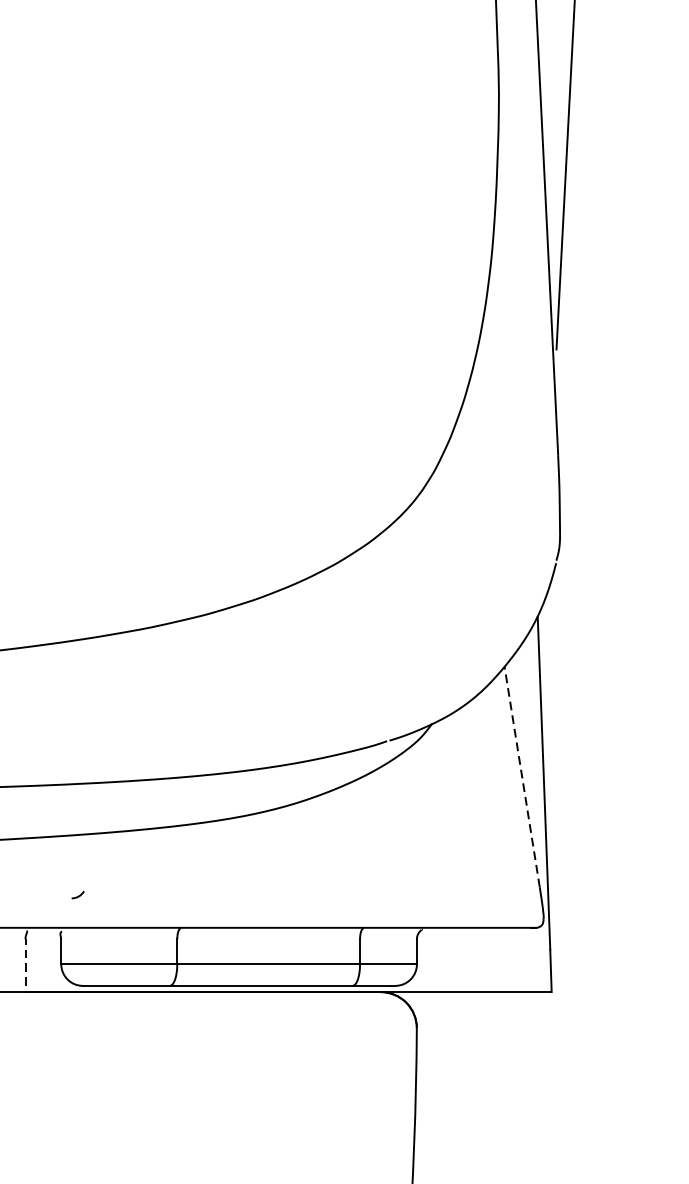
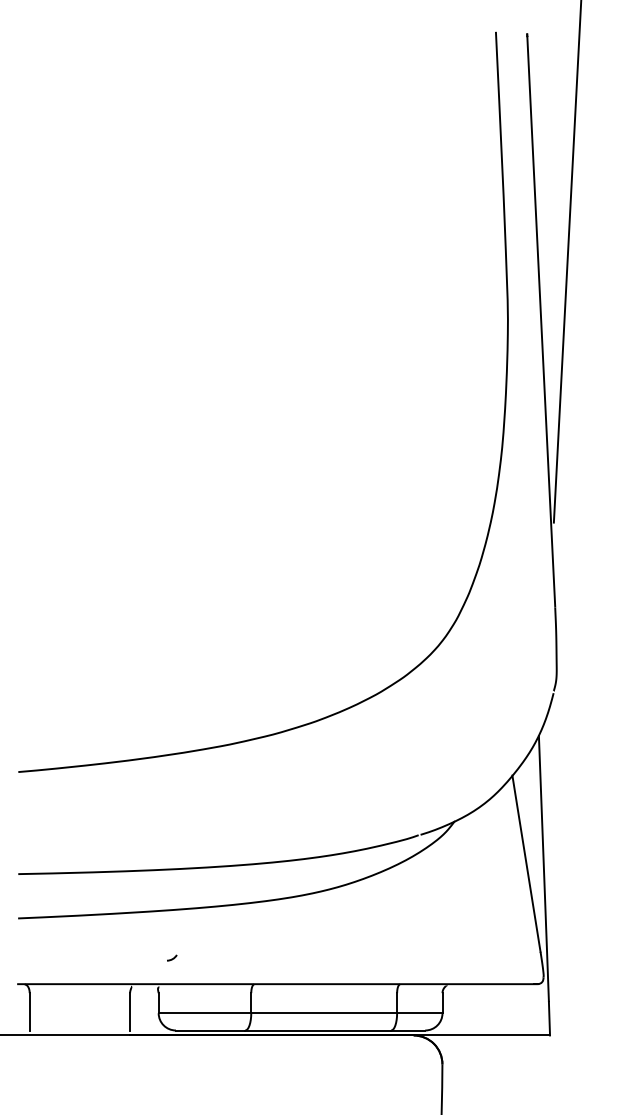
line: (522, 776) -> (526, 863), dashed -> solid
line: (25, 962) -> (130, 1011), dashed -> solid

